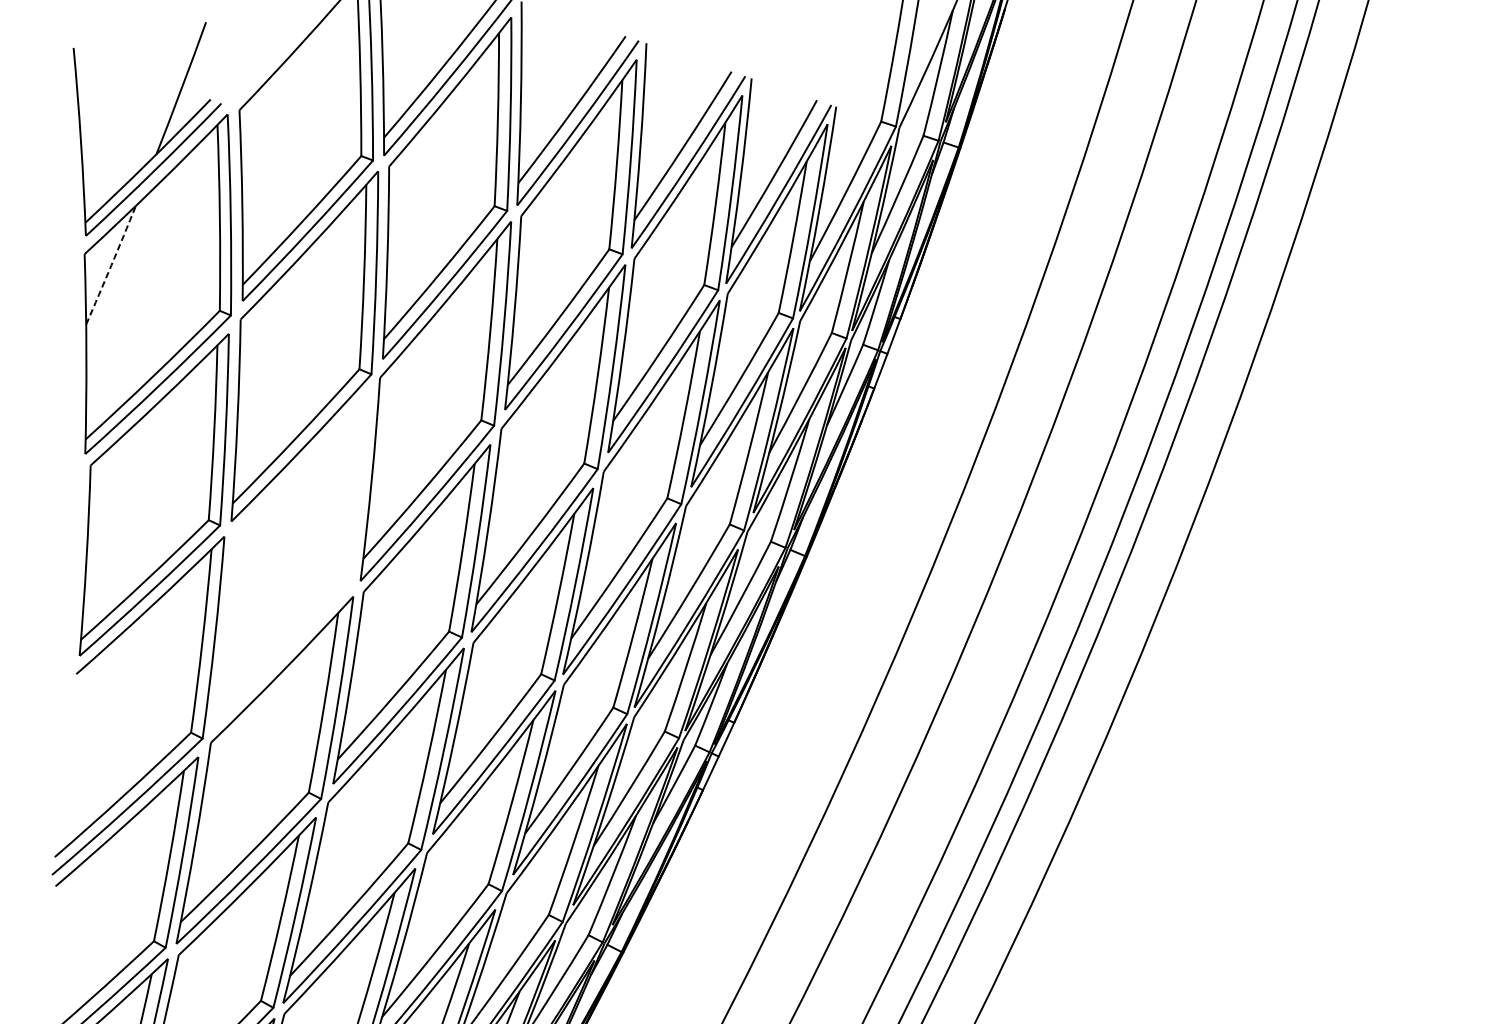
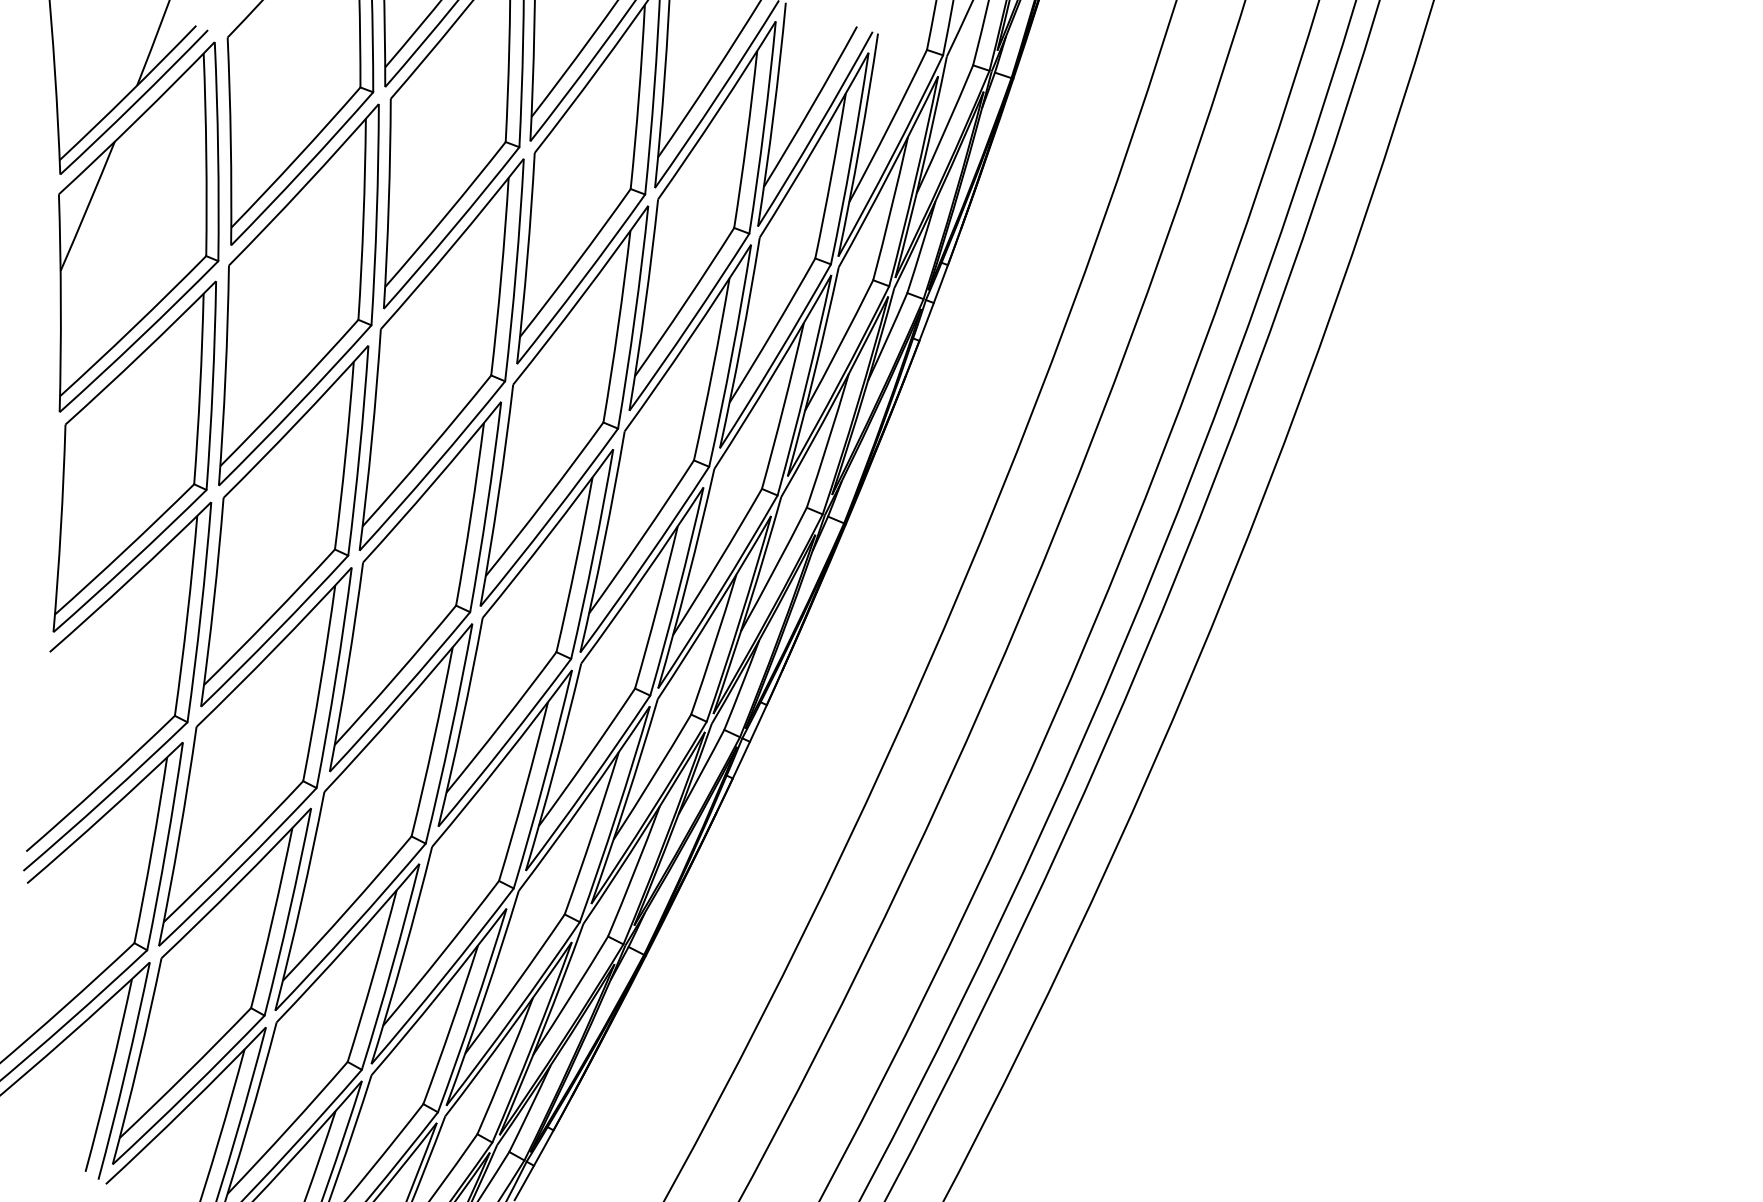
arc: (111, 265) -> (88, 206), dashed -> solid
part: (291, 558) -> (284, 526), added

